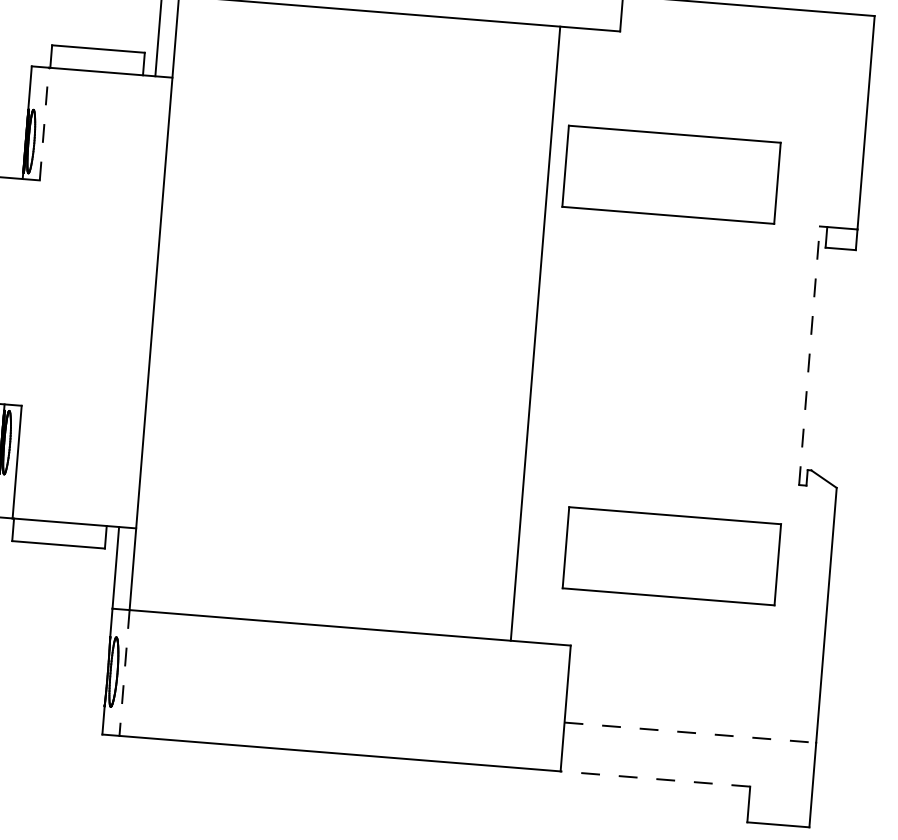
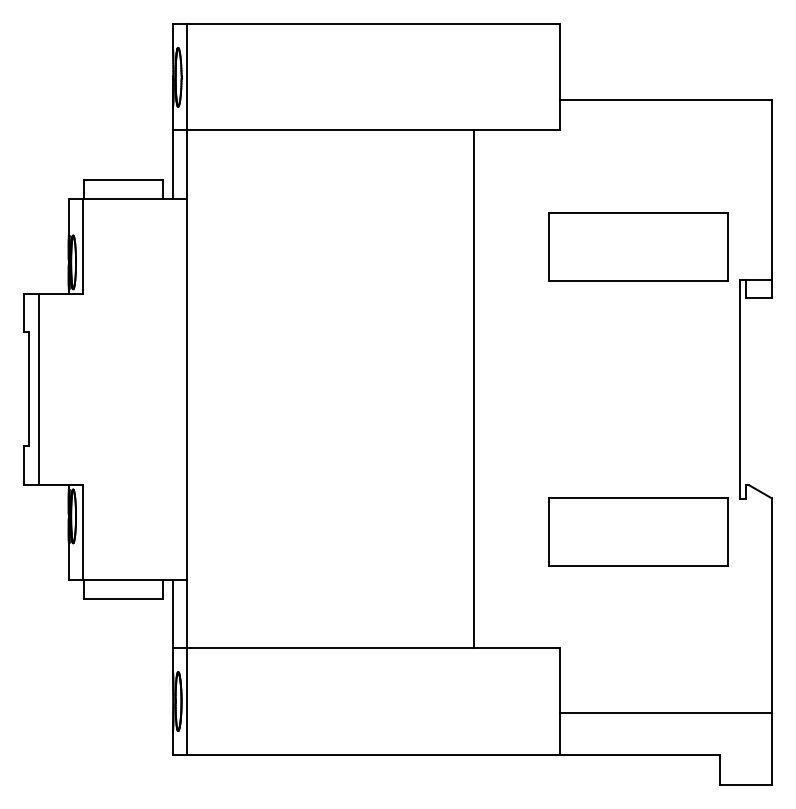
line: (44, 123) -> (83, 246), dashed -> solid
part: (671, 174) -> (638, 246), moved
line: (536, 333) -> (474, 389), moved
line: (809, 354) -> (740, 388), dashed -> solid
part: (672, 555) -> (638, 531), moved
line: (124, 674) -> (187, 702), dashed -> solid
line: (691, 732) -> (666, 713), dashed -> solid
line: (655, 778) -> (639, 754), dashed -> solid

